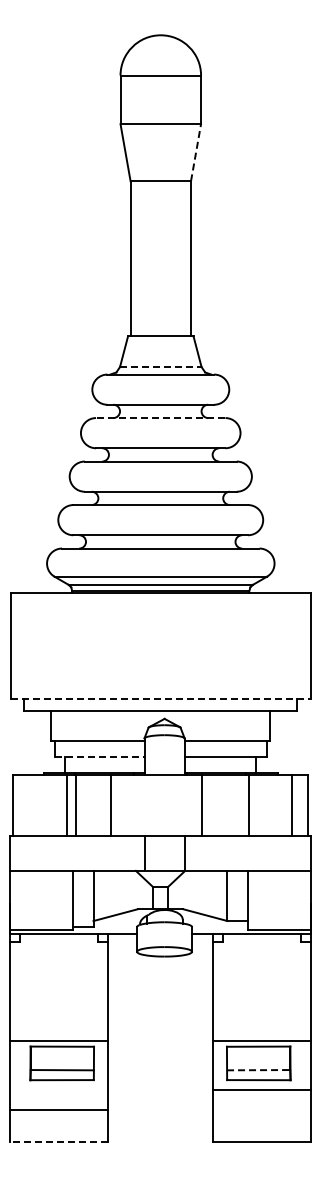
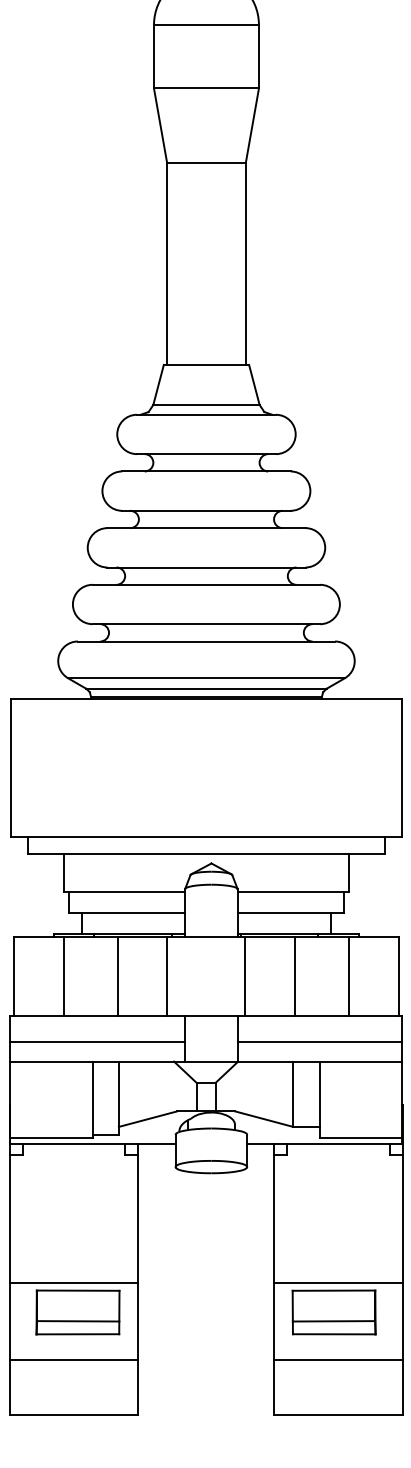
line: (196, 152) -> (253, 125), dashed -> solid
line: (160, 367) -> (206, 405), dashed -> solid
line: (160, 418) -> (206, 472), dashed -> solid
line: (161, 698) -> (207, 836), dashed -> solid
line: (99, 757) -> (126, 913), dashed -> solid
line: (67, 805) -> (64, 976), moved
line: (75, 805) -> (117, 976), moved
line: (110, 805) -> (166, 976), moved
line: (202, 805) -> (245, 976), moved
line: (249, 805) -> (294, 976), moved
line: (291, 805) -> (348, 976), moved
line: (76, 855) -> (96, 1041), added
line: (247, 855) -> (319, 1041), added
line: (258, 1070) -> (333, 1321), dashed -> solid
line: (261, 1090) -> (337, 1360), moved
line: (58, 1110) -> (73, 1360), moved
line: (58, 1141) -> (73, 1414), dashed -> solid

